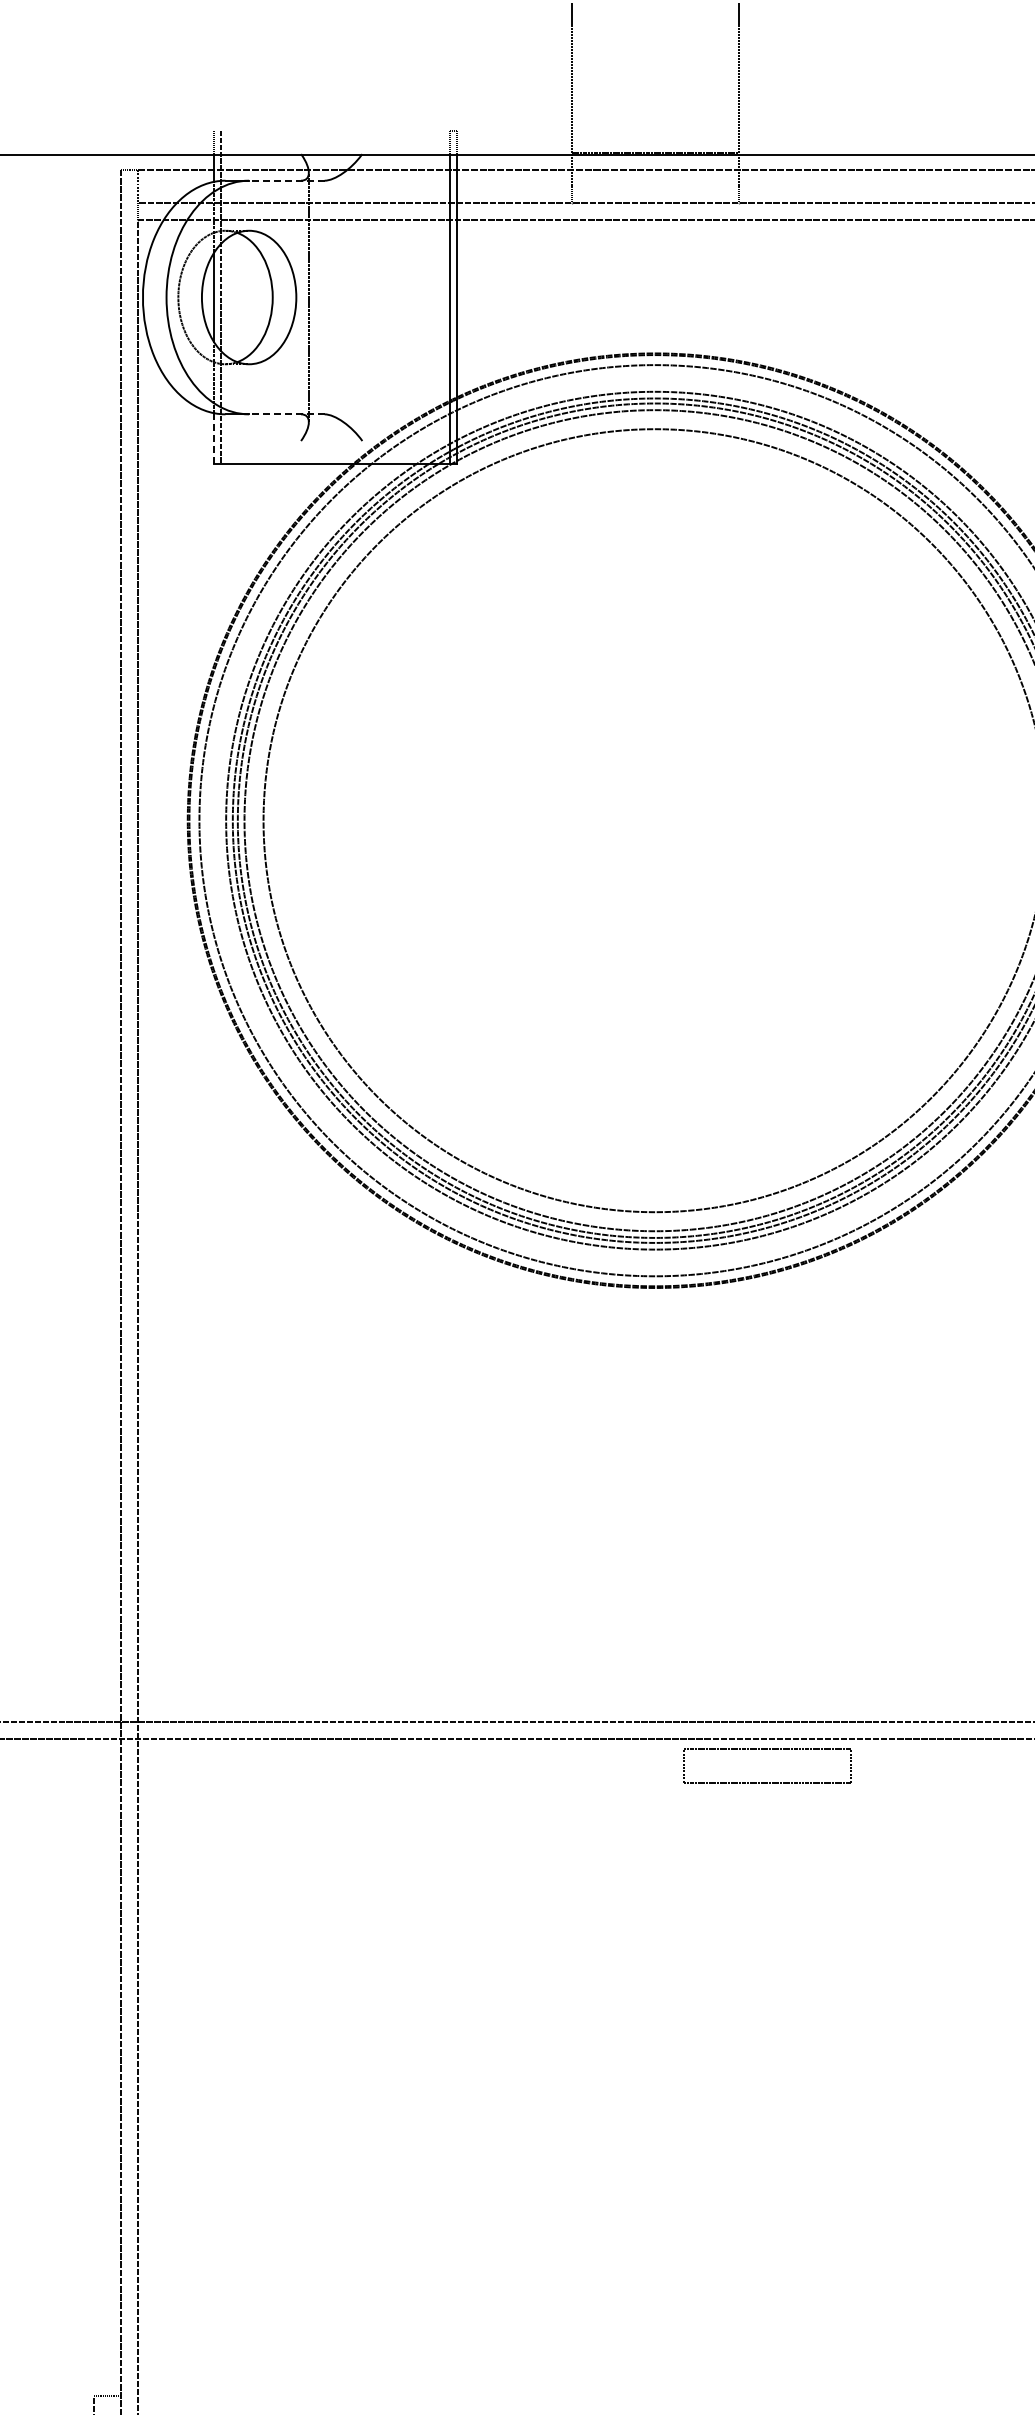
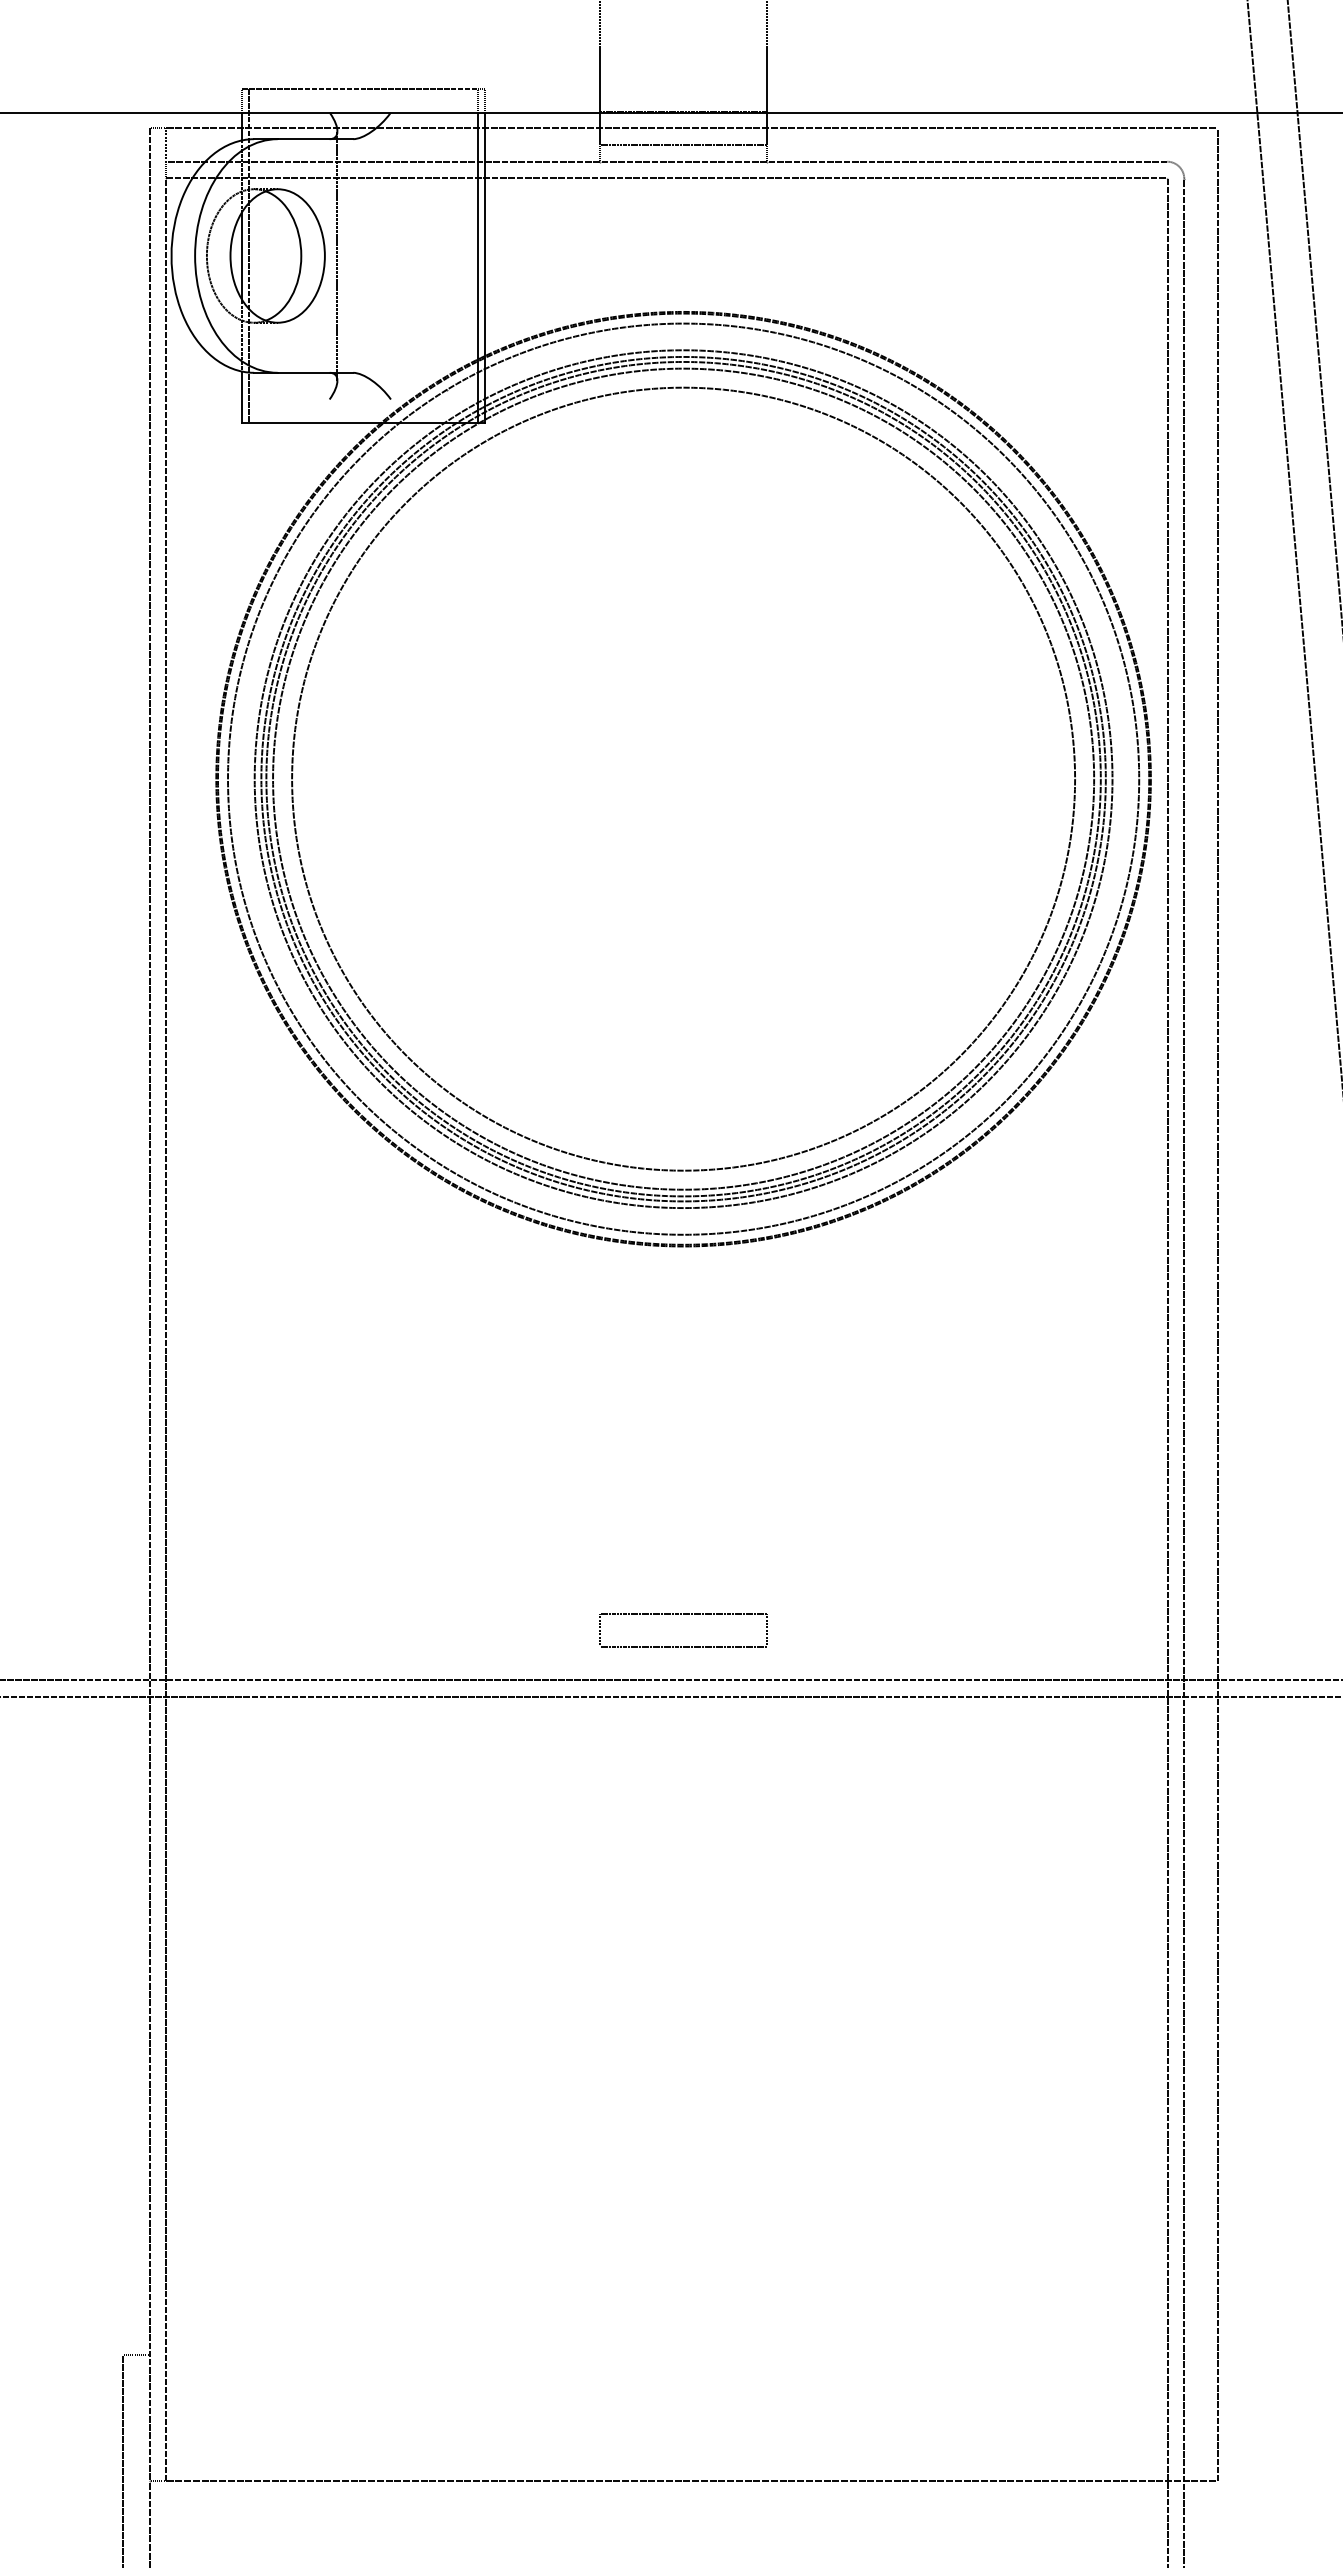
line: (331, 131) -> (360, 89), added
line: (286, 181) -> (315, 139), dashed -> solid
line: (654, 187) -> (683, 145), added
line: (286, 414) -> (315, 372), dashed -> solid
line: (213, 439) -> (242, 397), dashed -> solid
part: (766, 1750) -> (683, 1614), moved

